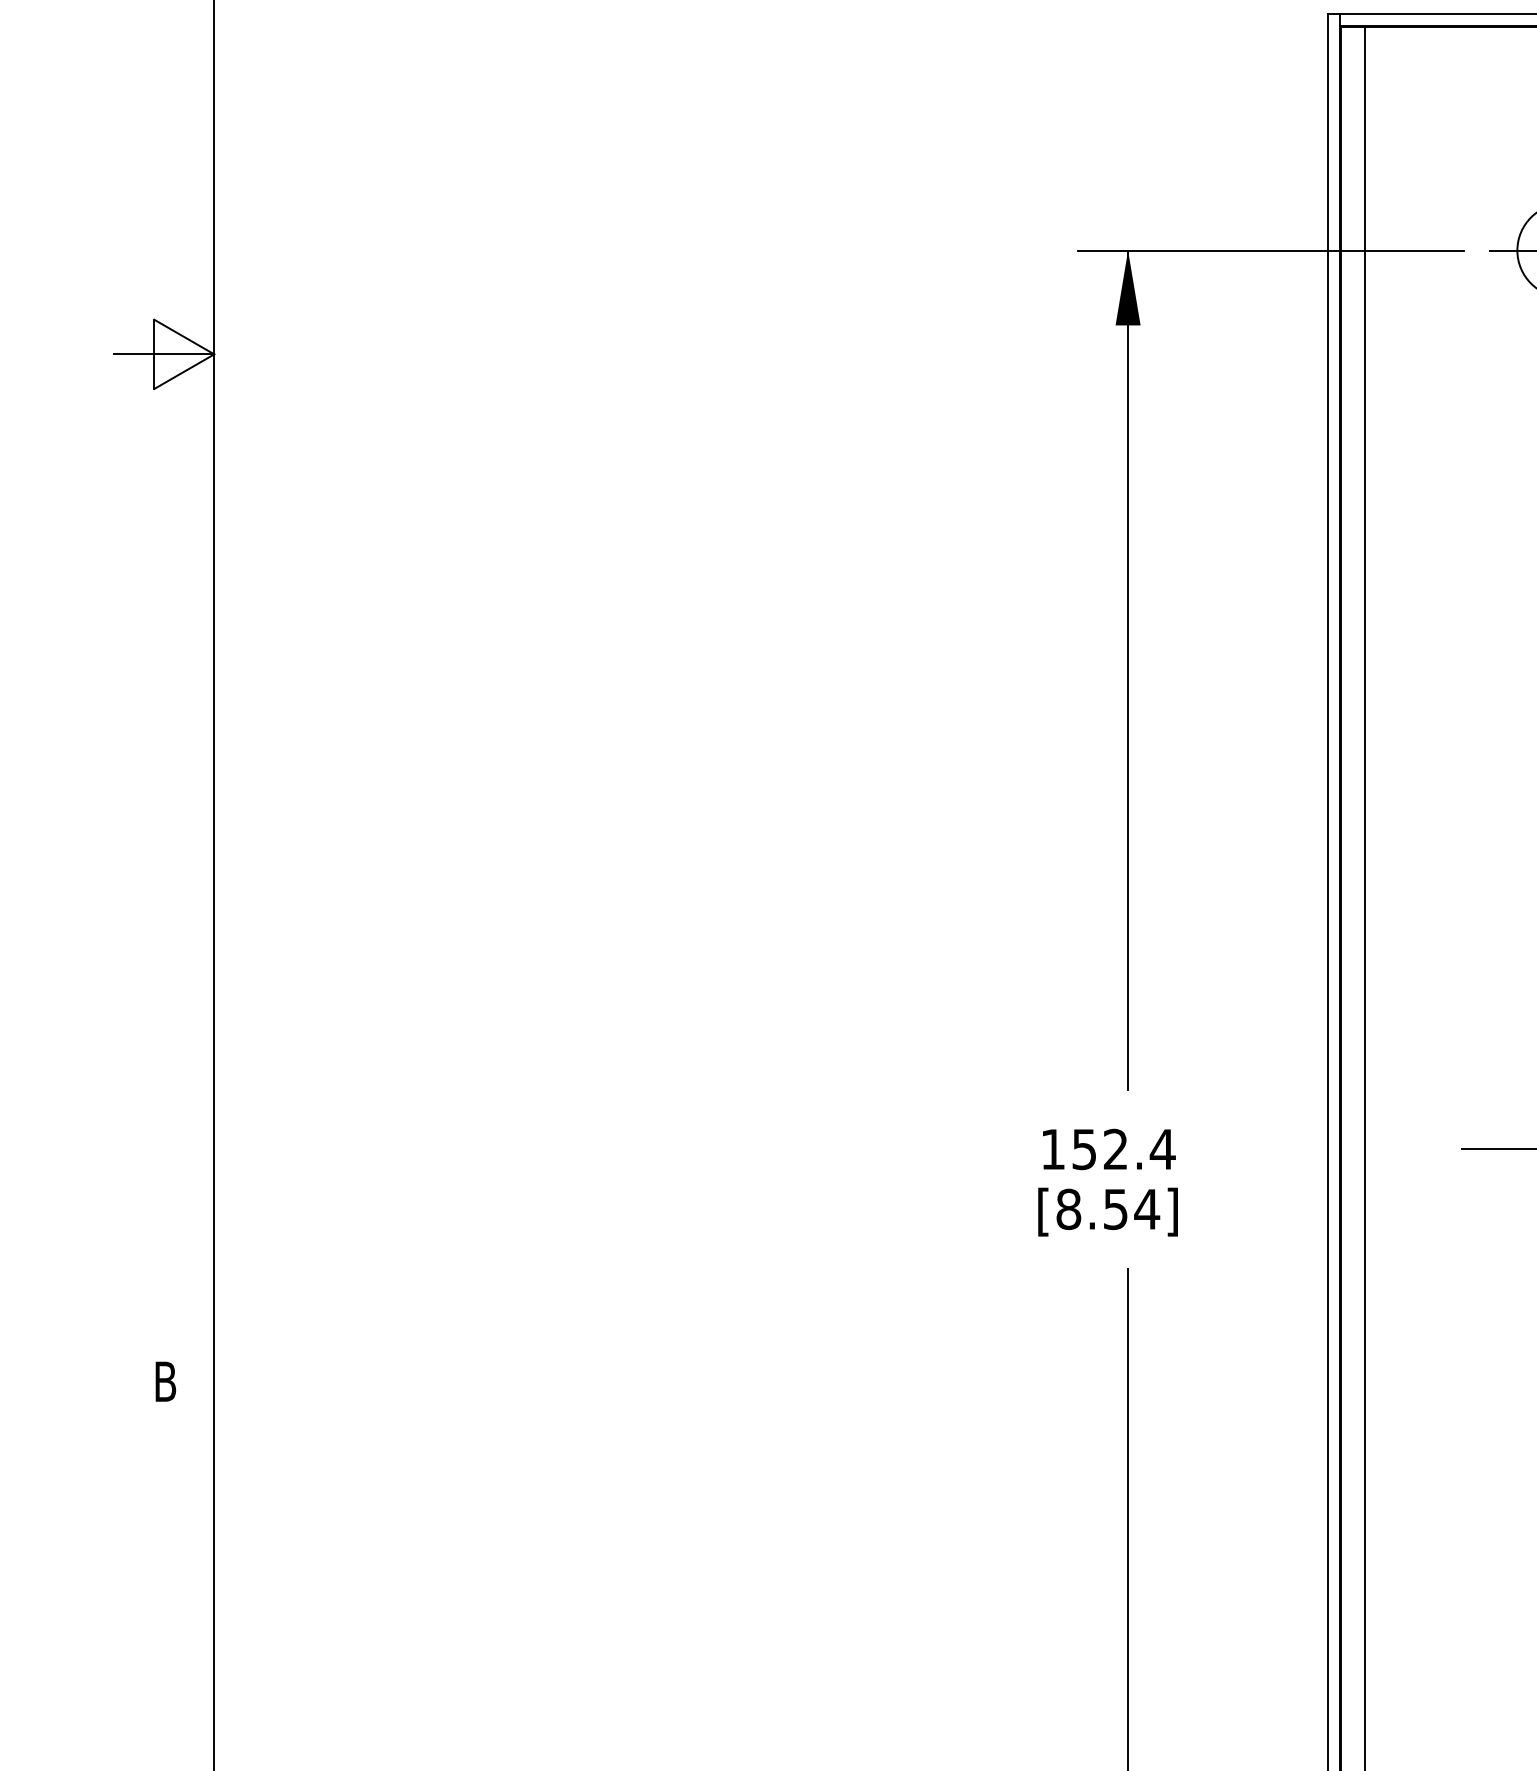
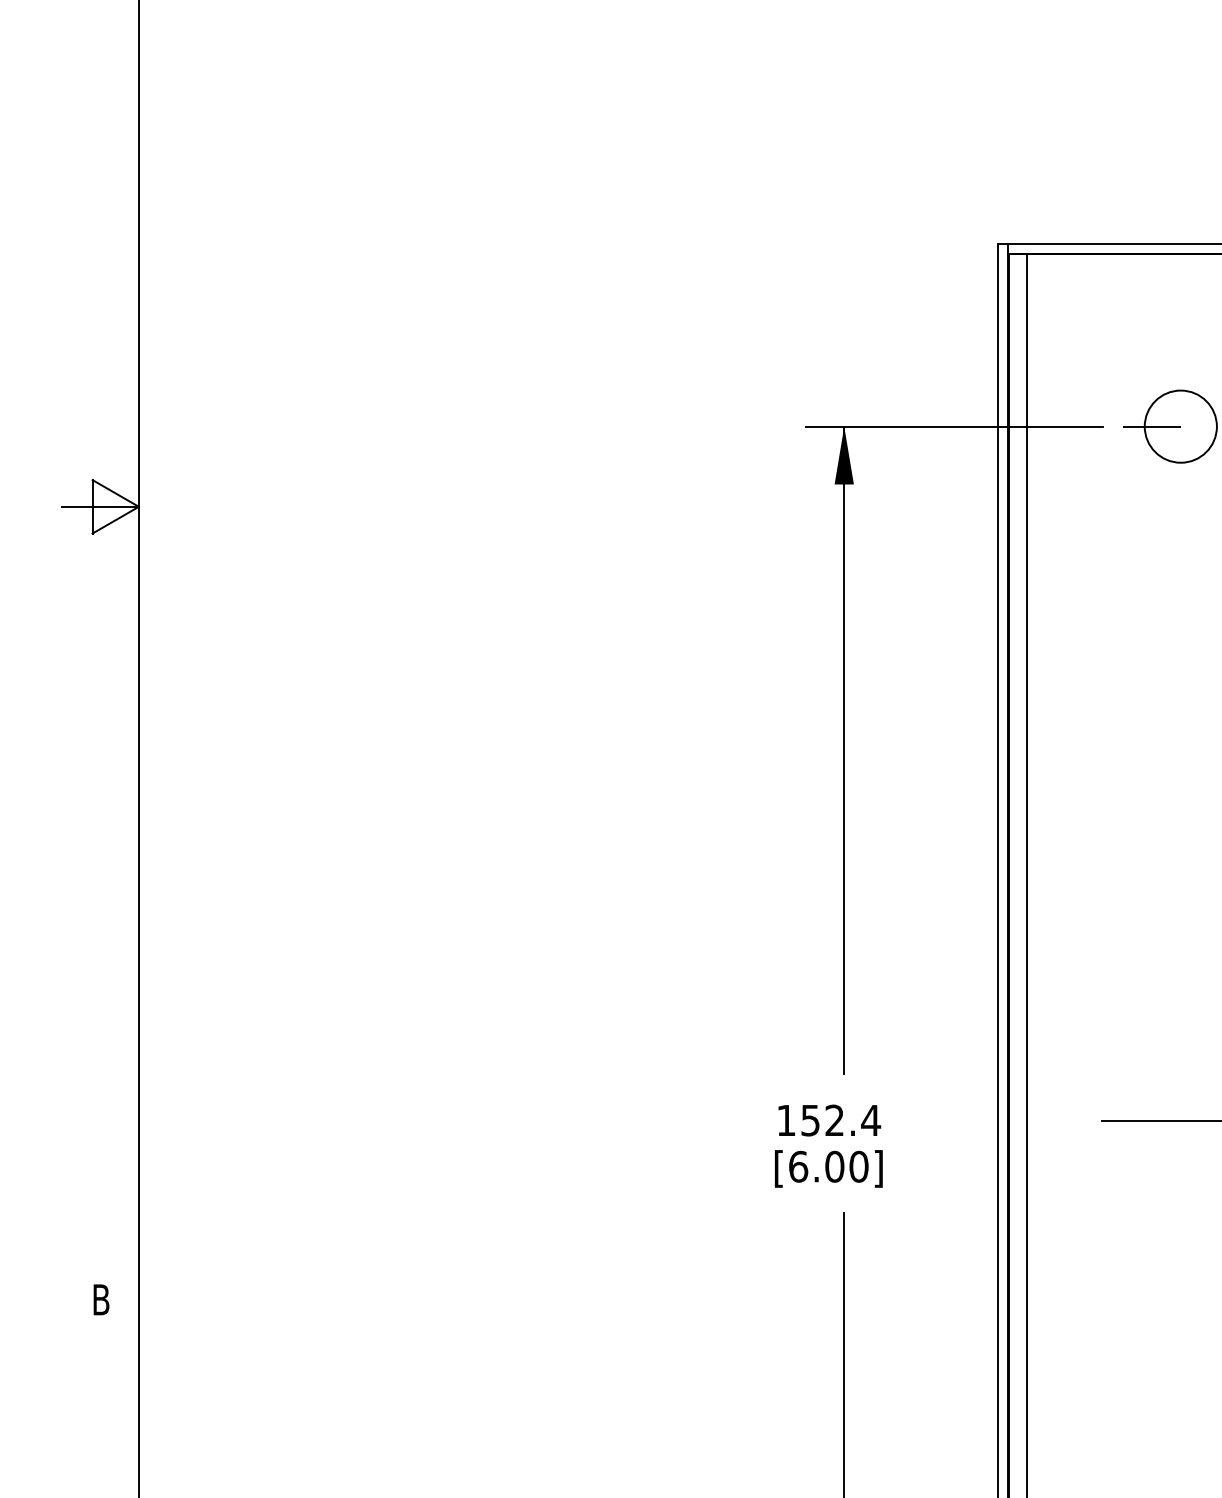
text: (1107, 1208) -> (828, 1166), [8.54] -> [6.00]

